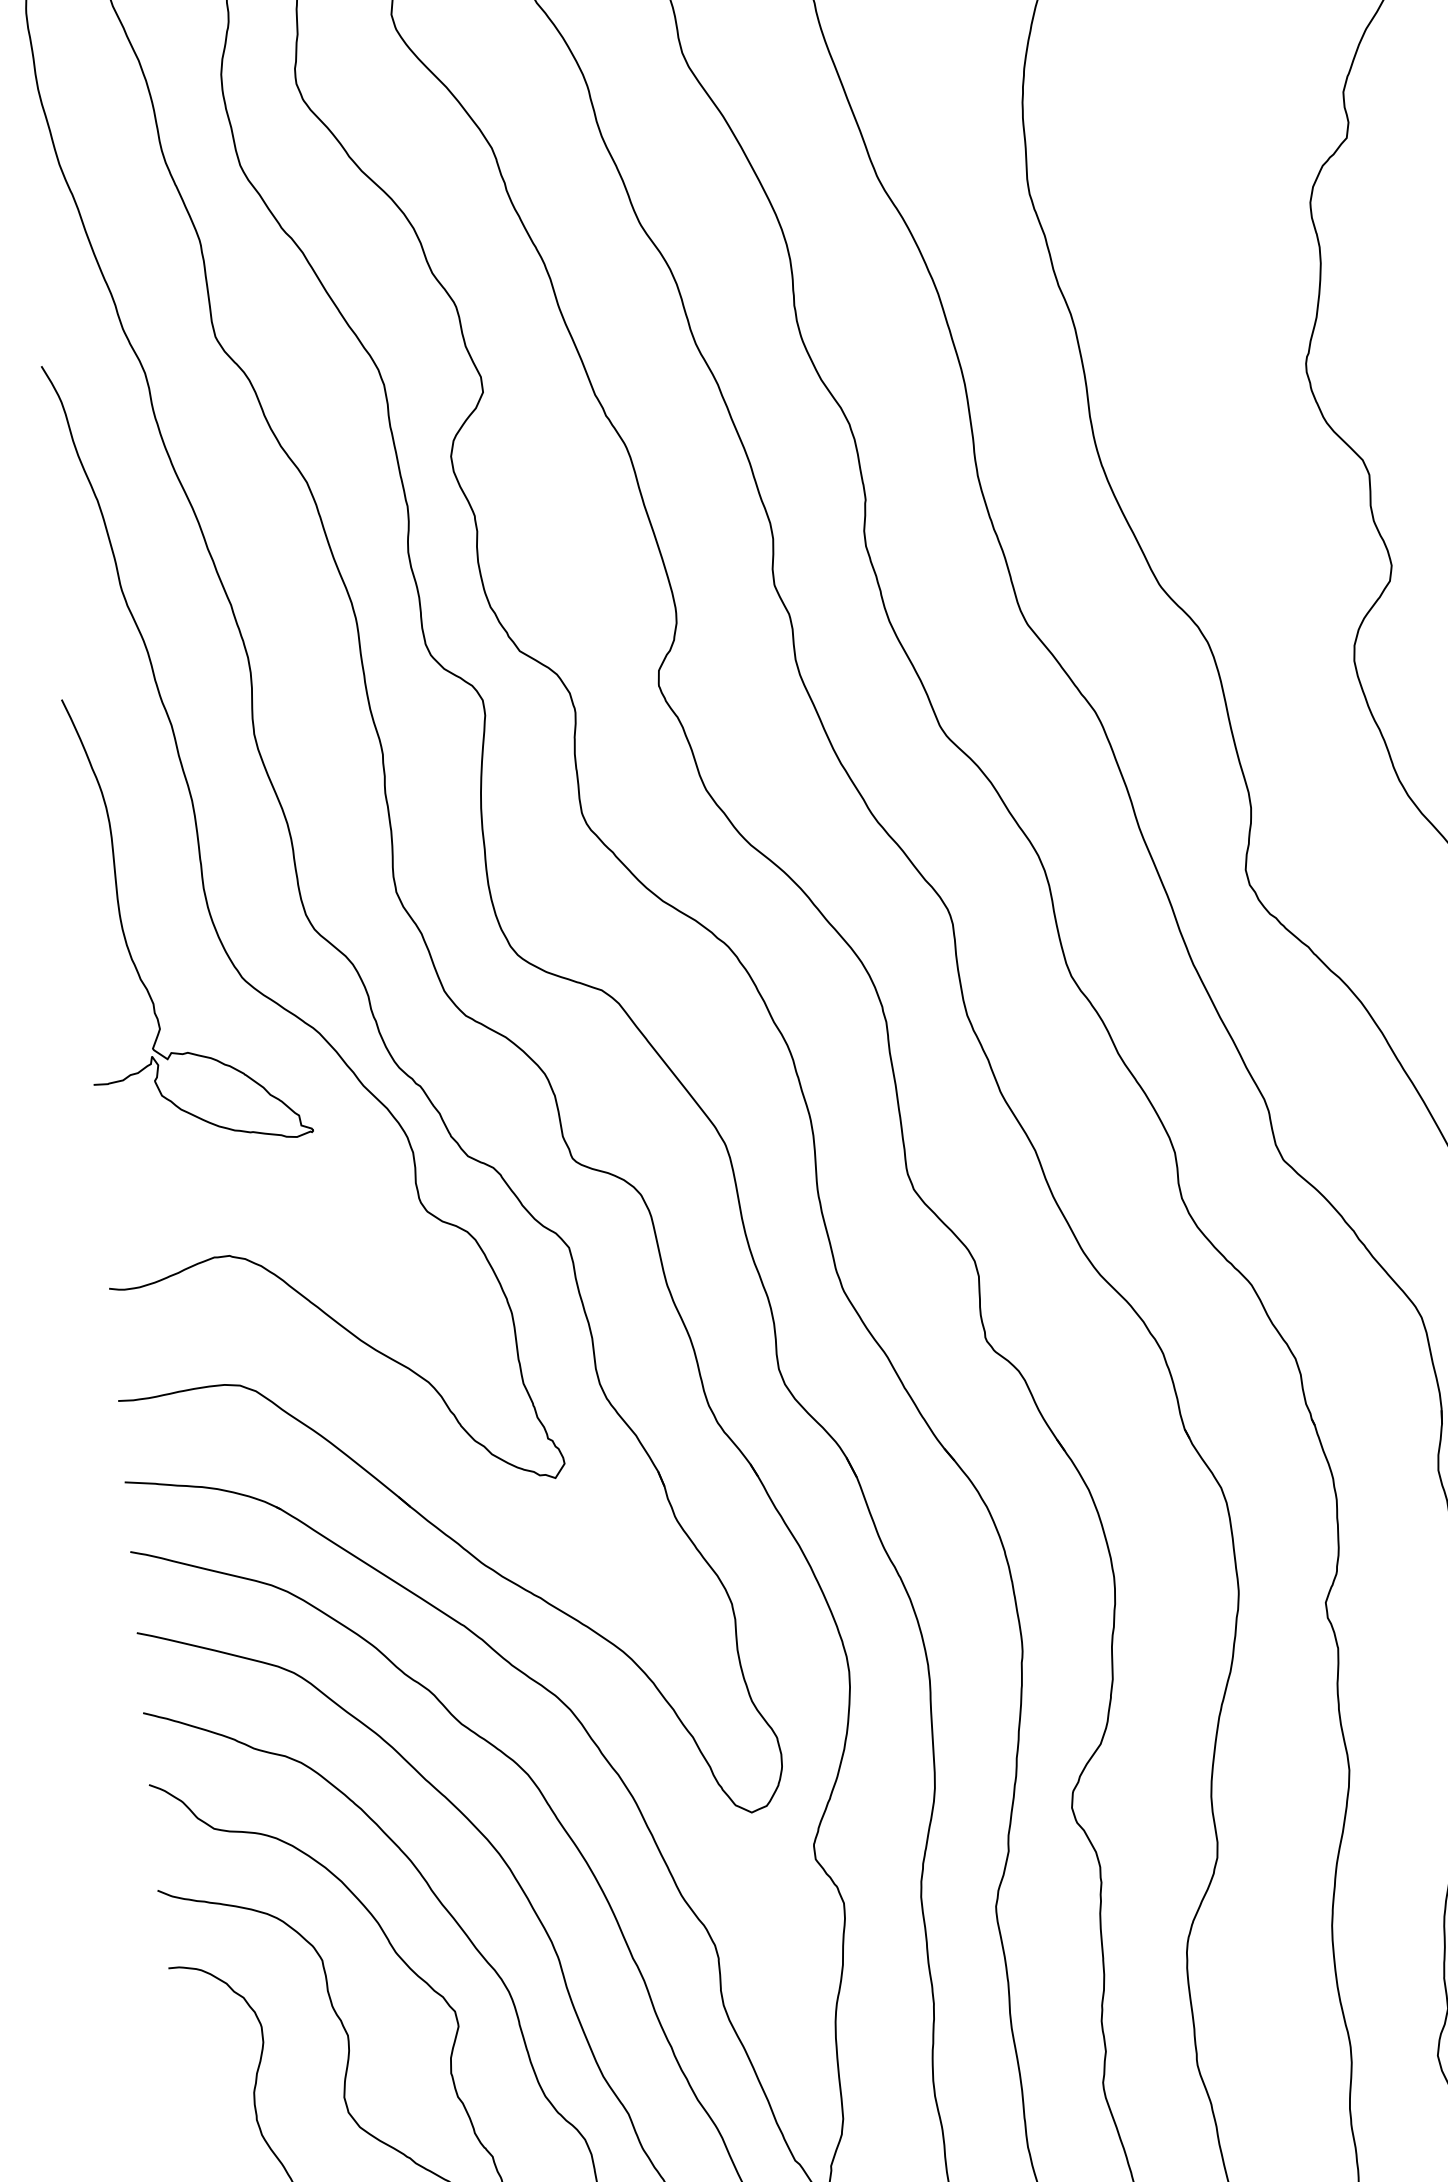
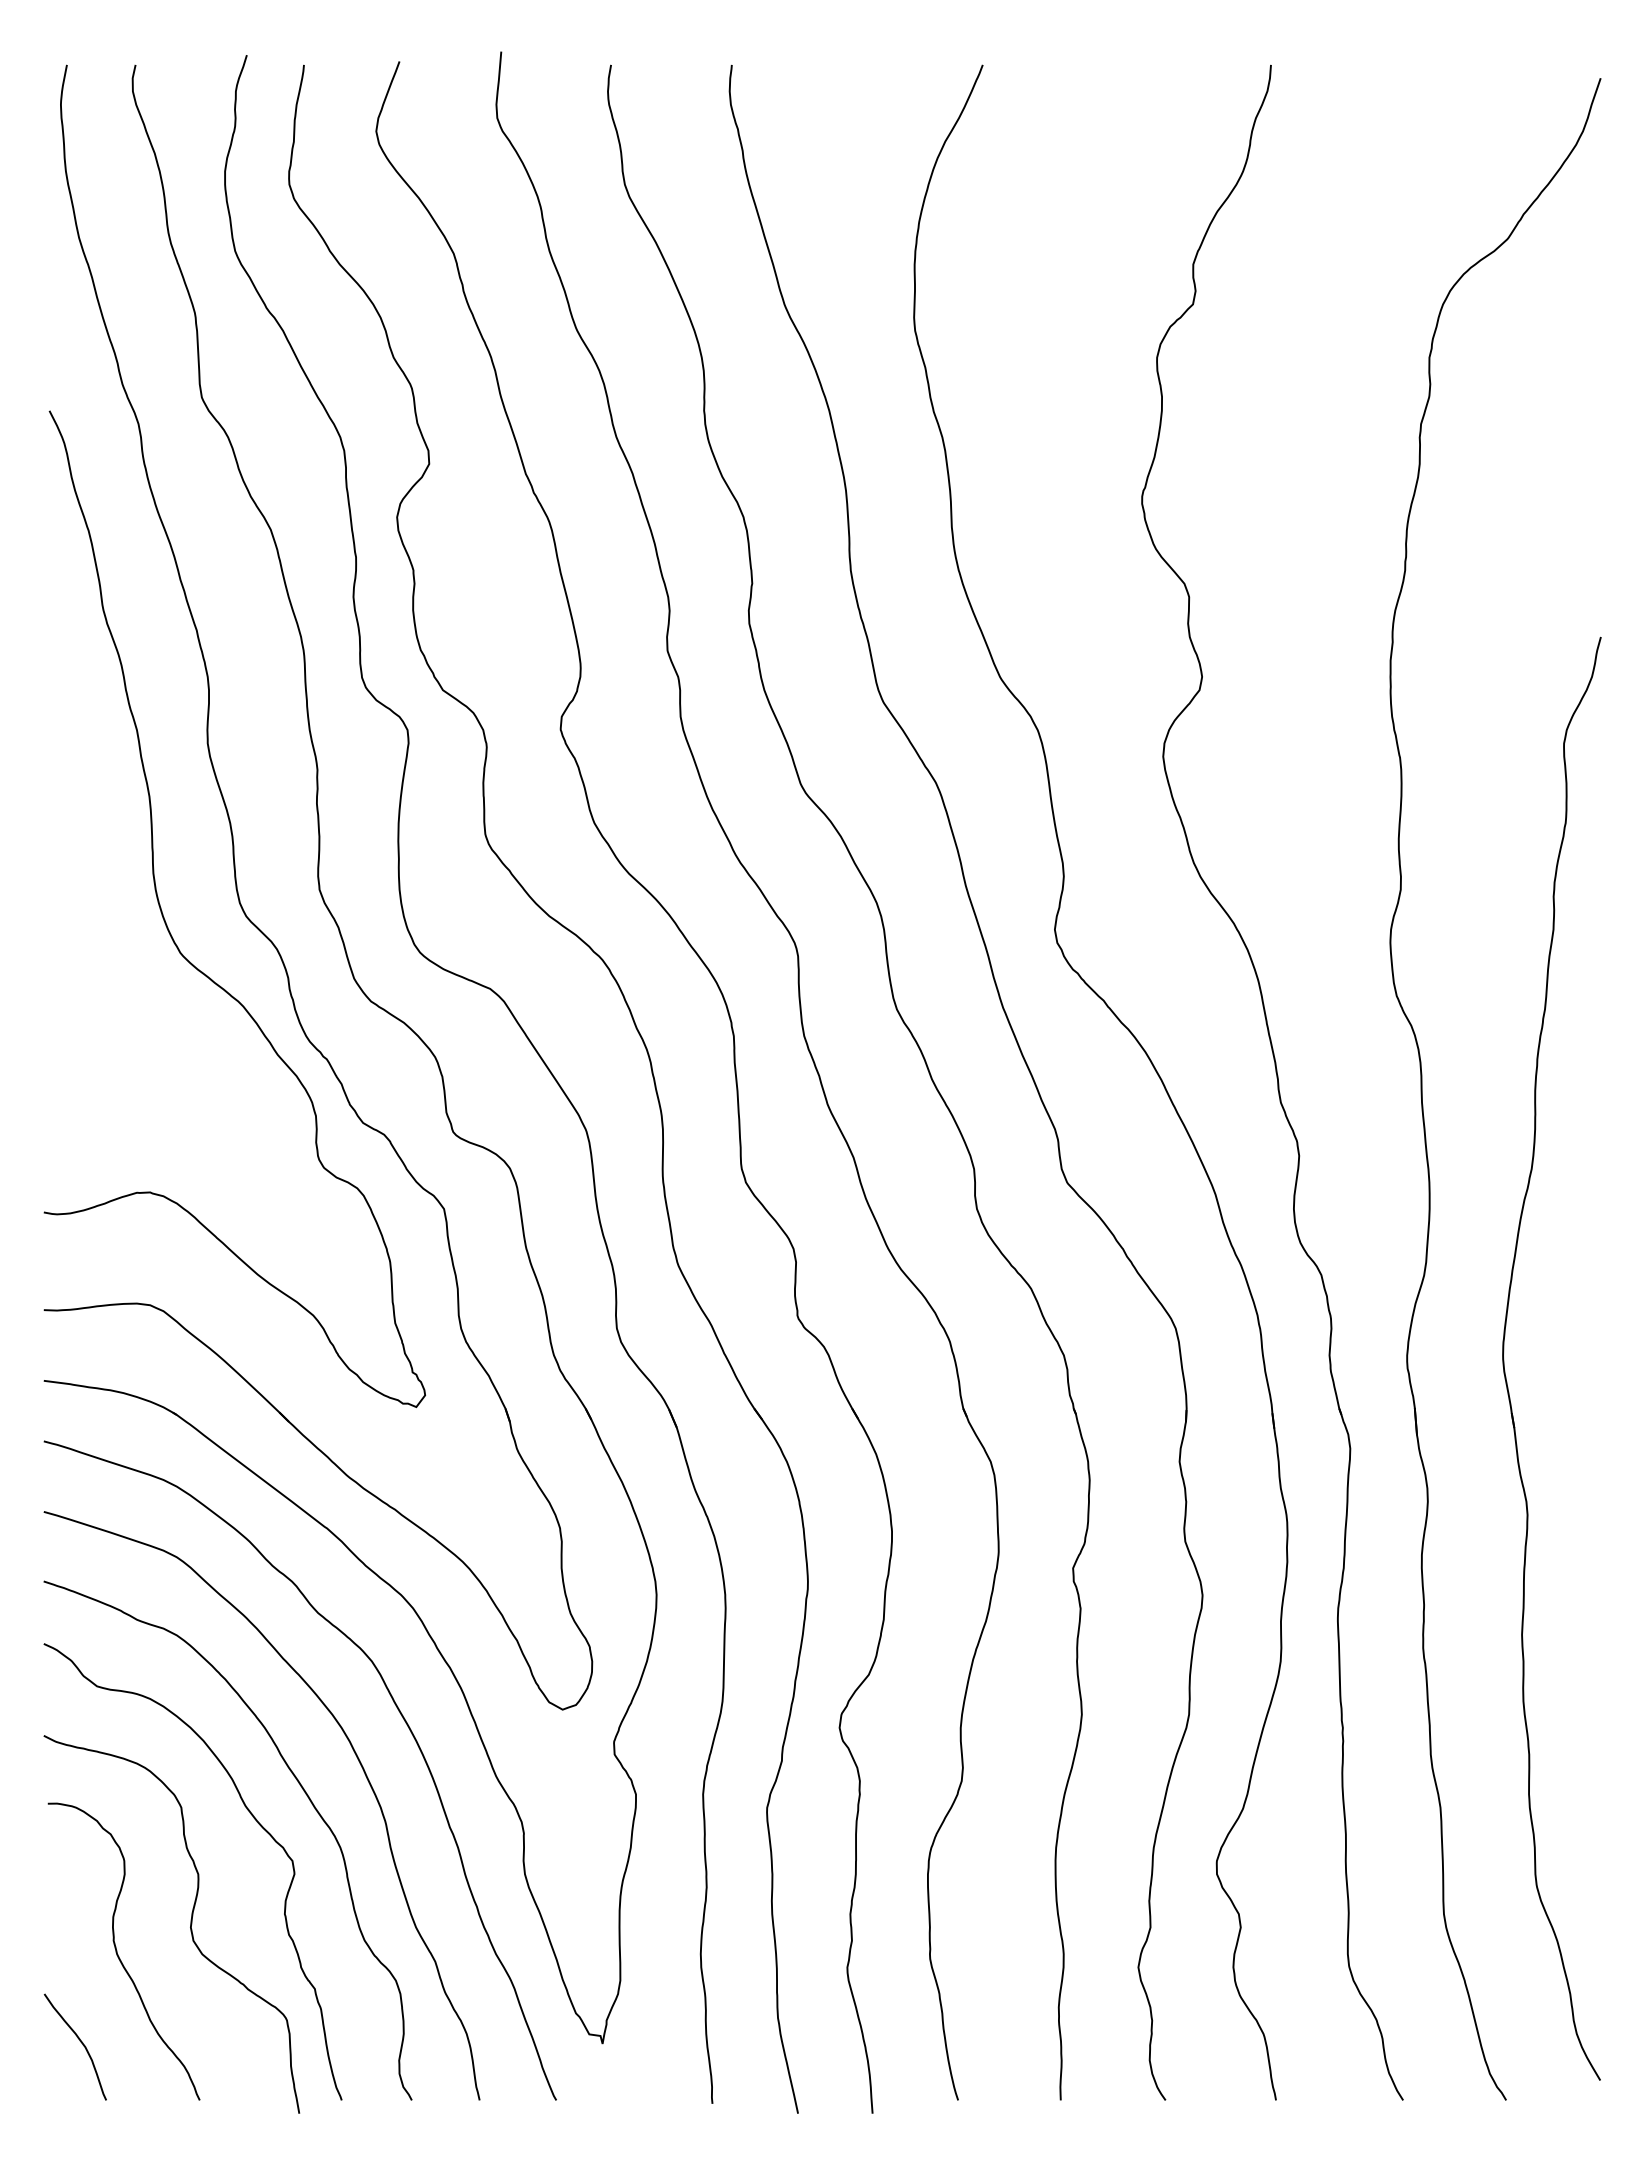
curve: (125, 934) -> (82, 907), removed

